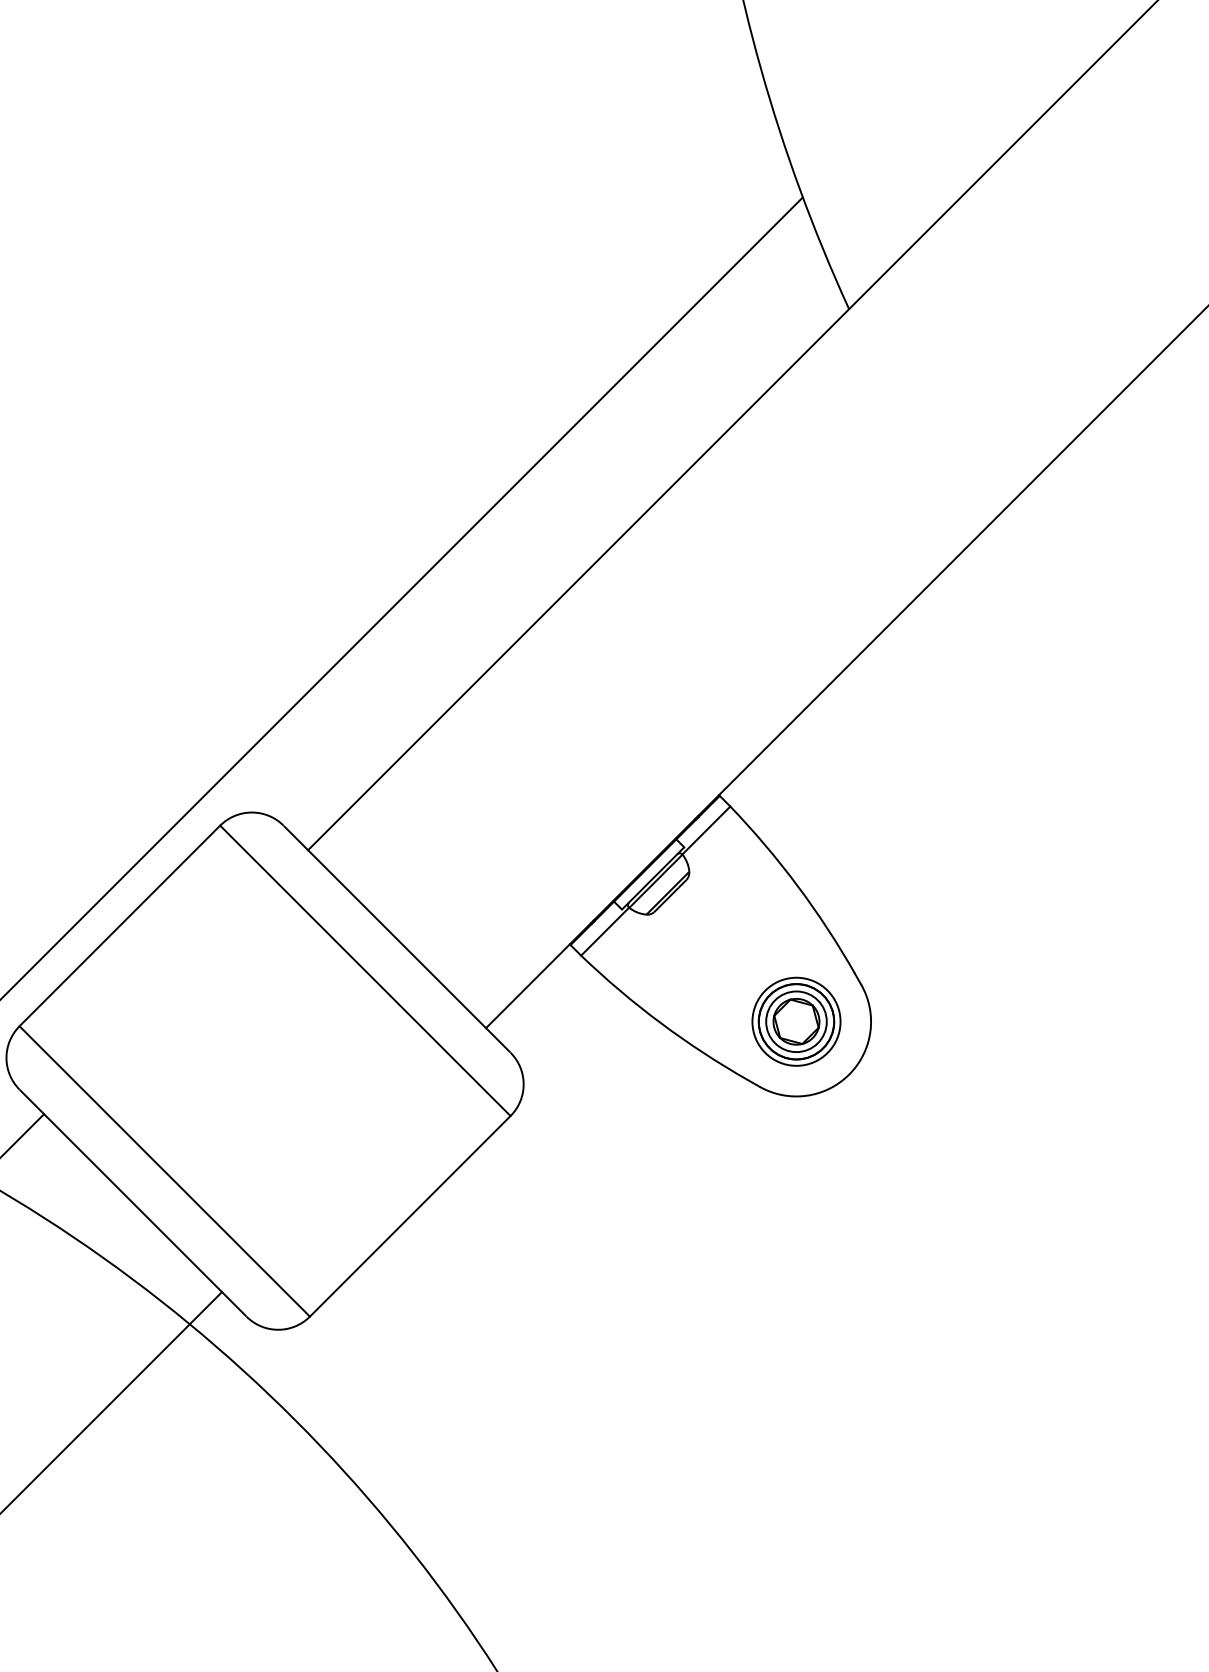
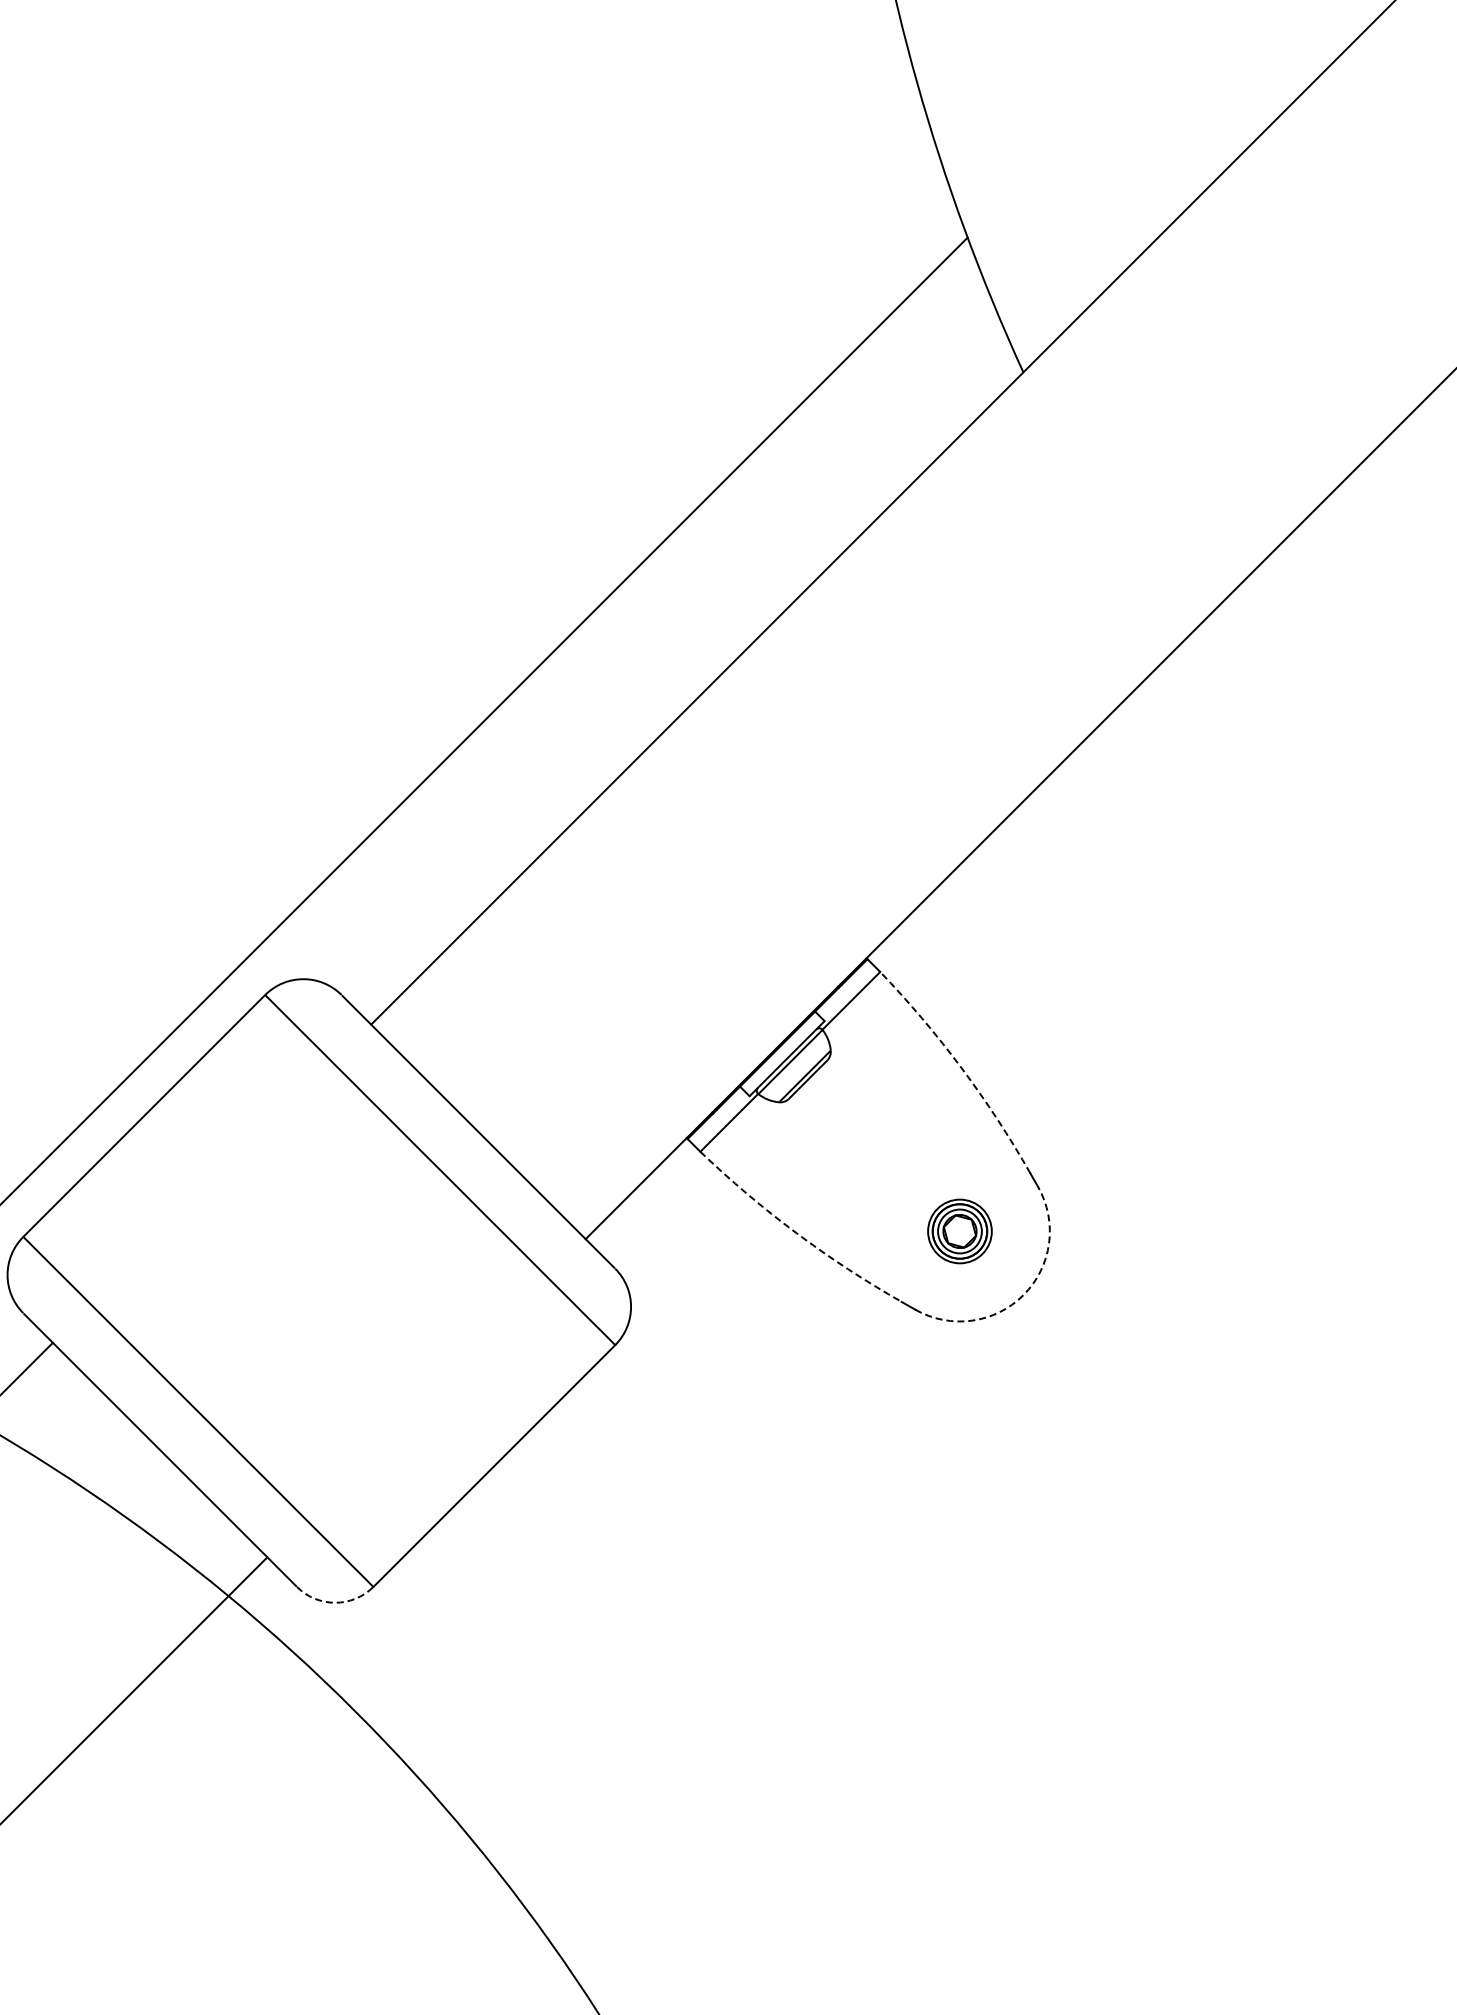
arc: (797, 886) -> (961, 1068), solid -> dashed
part: (796, 1021) -> (959, 1231), size x0.6
arc: (660, 1023) -> (796, 1233), solid -> dashed
arc: (849, 1074) -> (1023, 1295), solid -> dashed
arc: (278, 1329) -> (335, 1602), solid -> dashed

